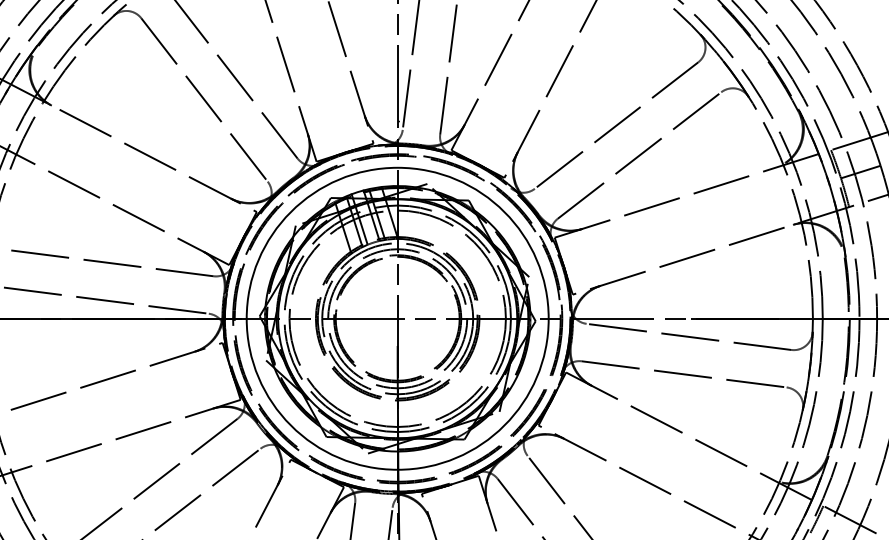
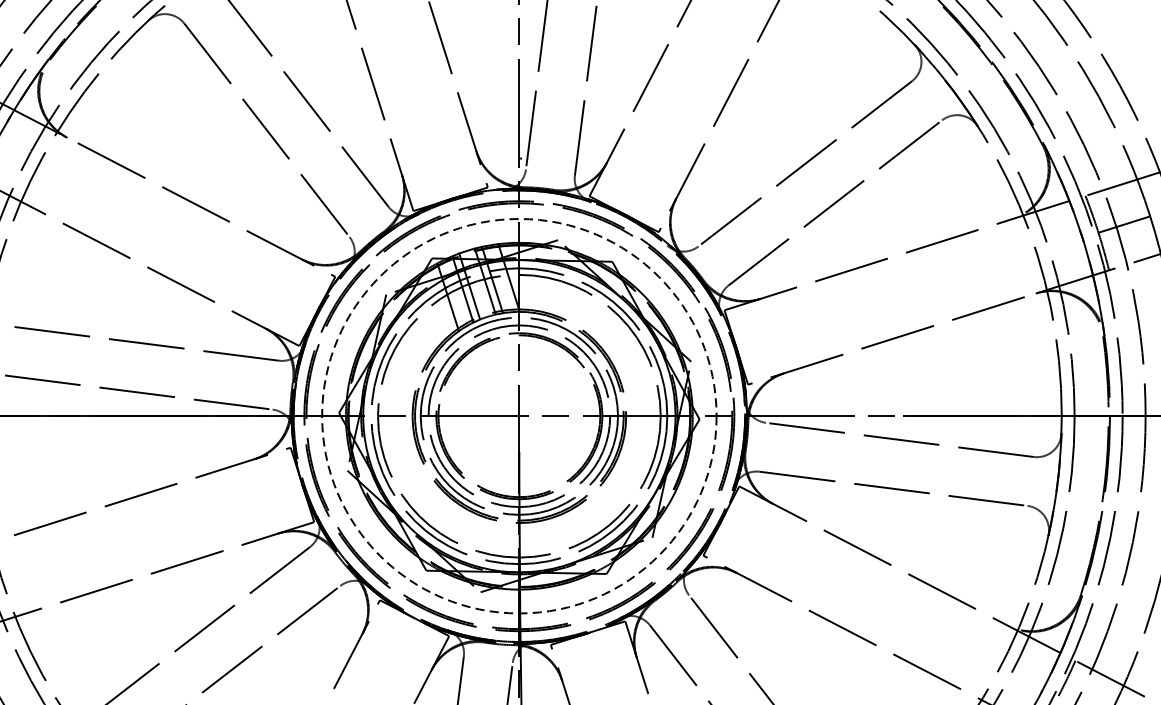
circle: (397, 318) -> (519, 415), solid -> dashed

